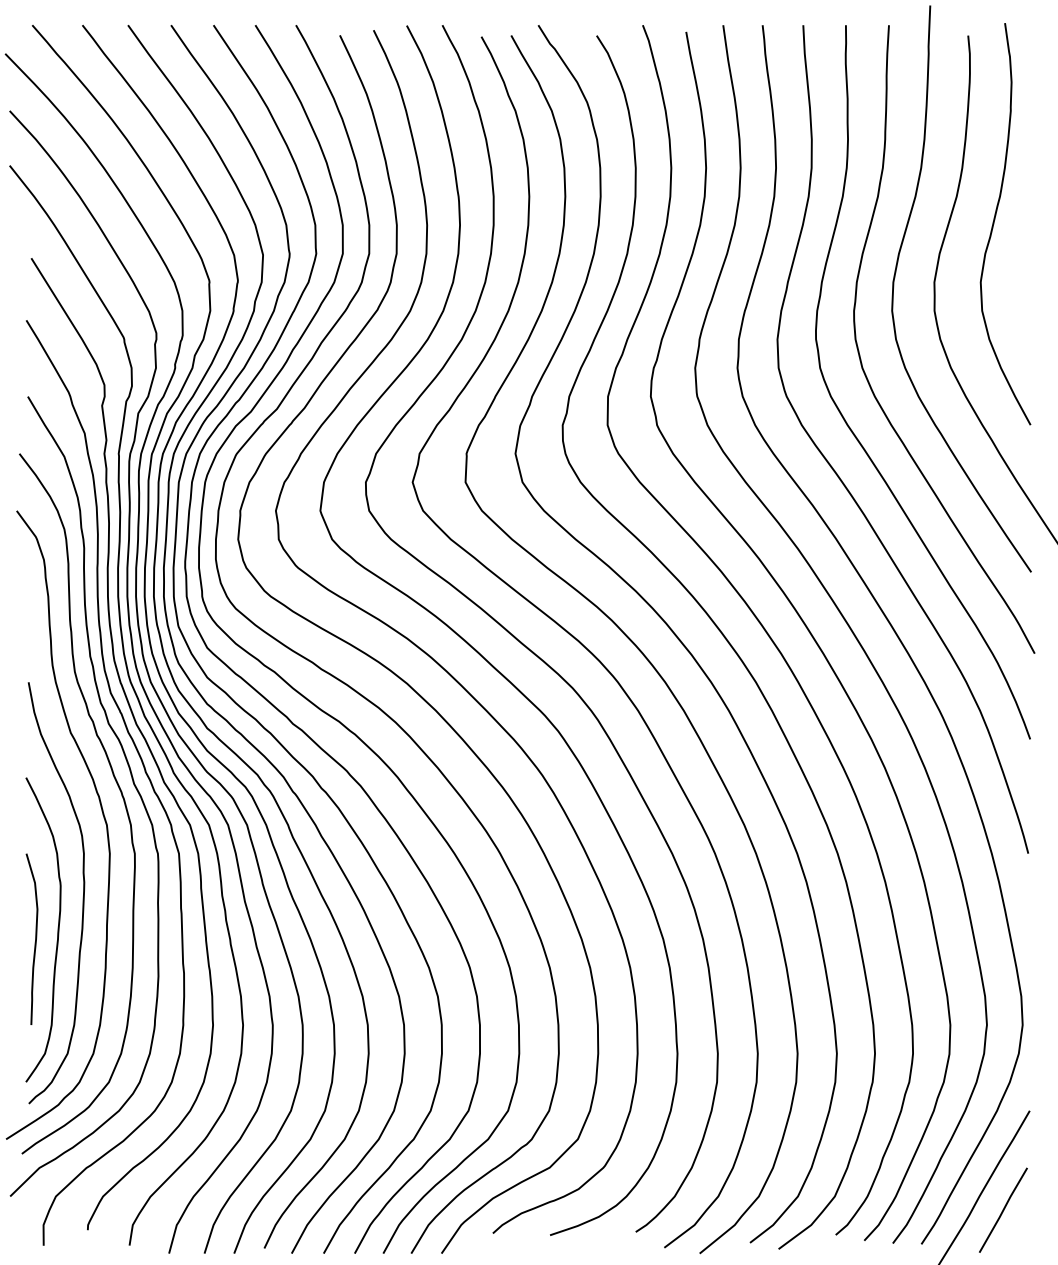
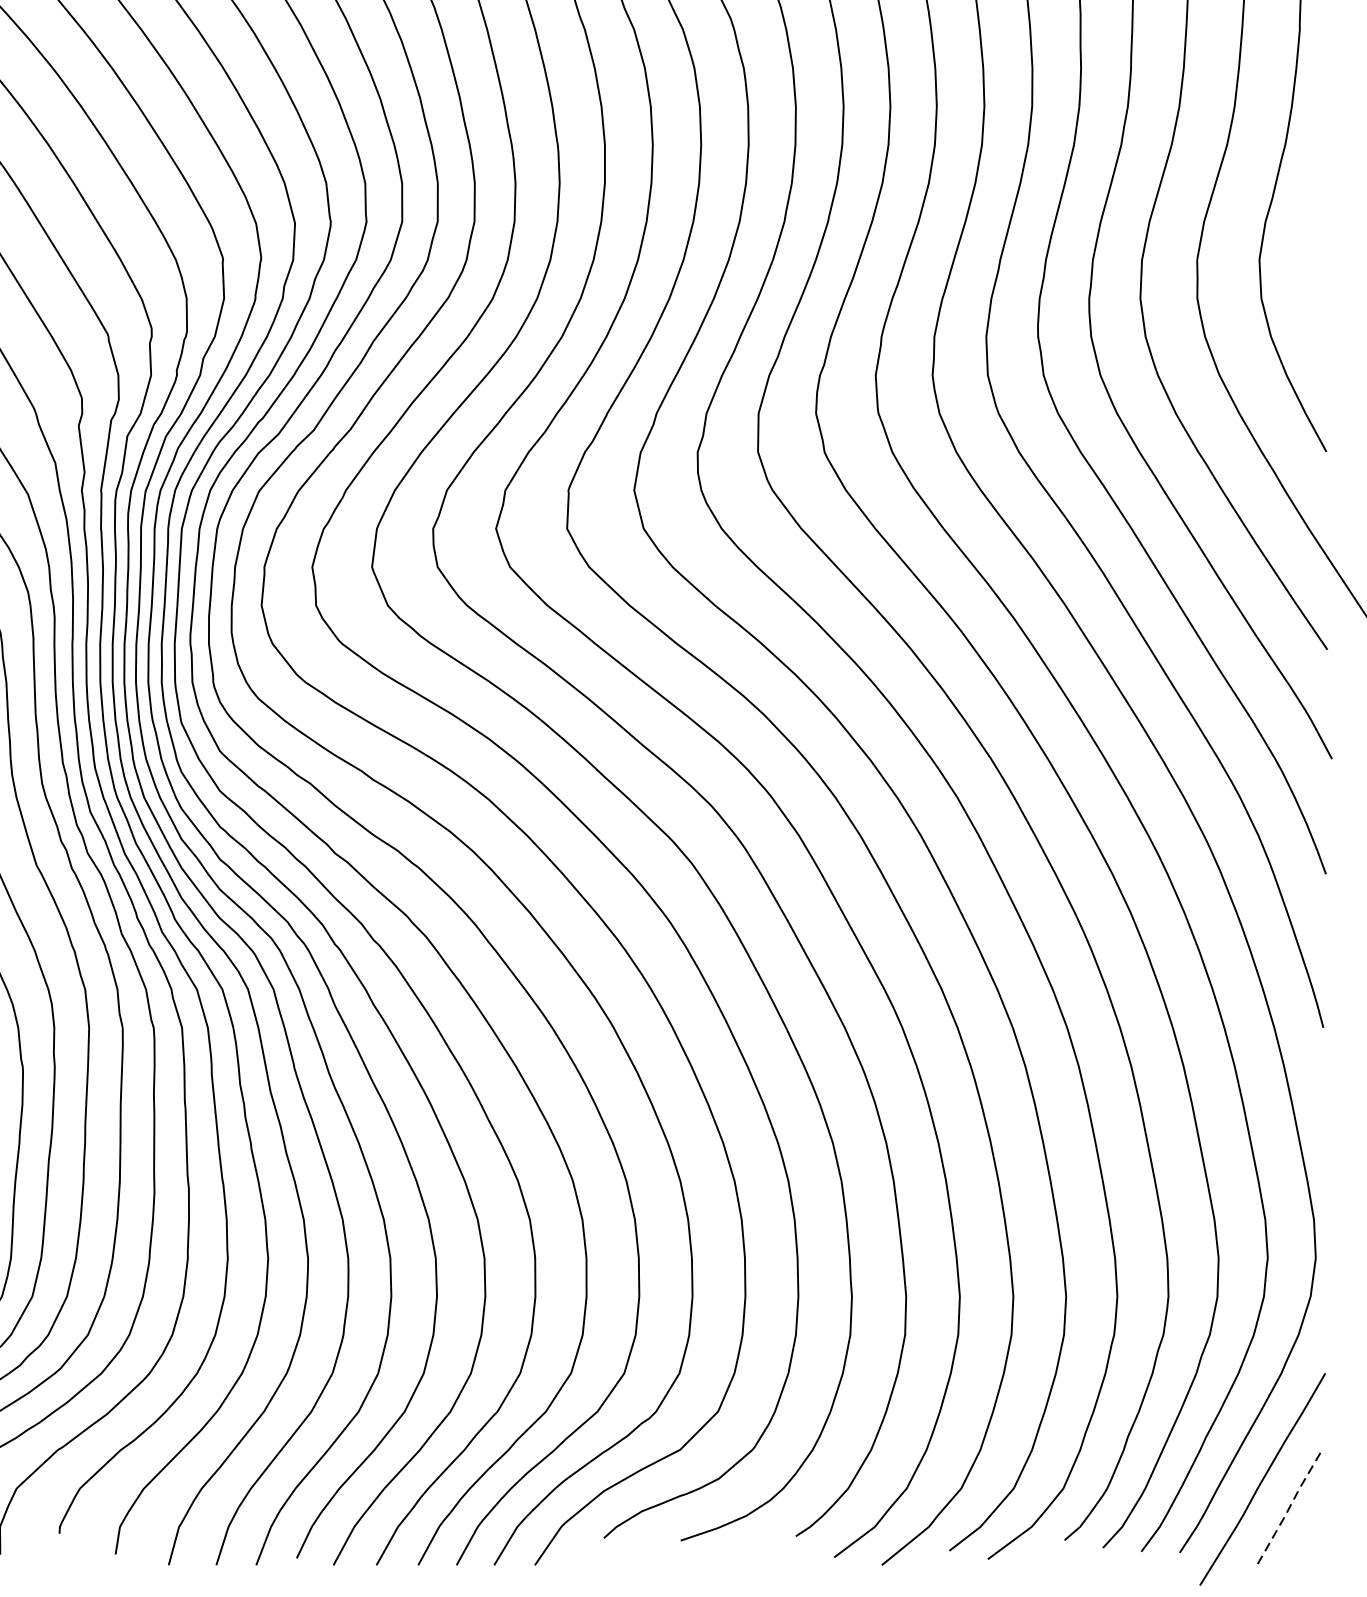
line: (1003, 1209) -> (1290, 1505), solid -> dashed

